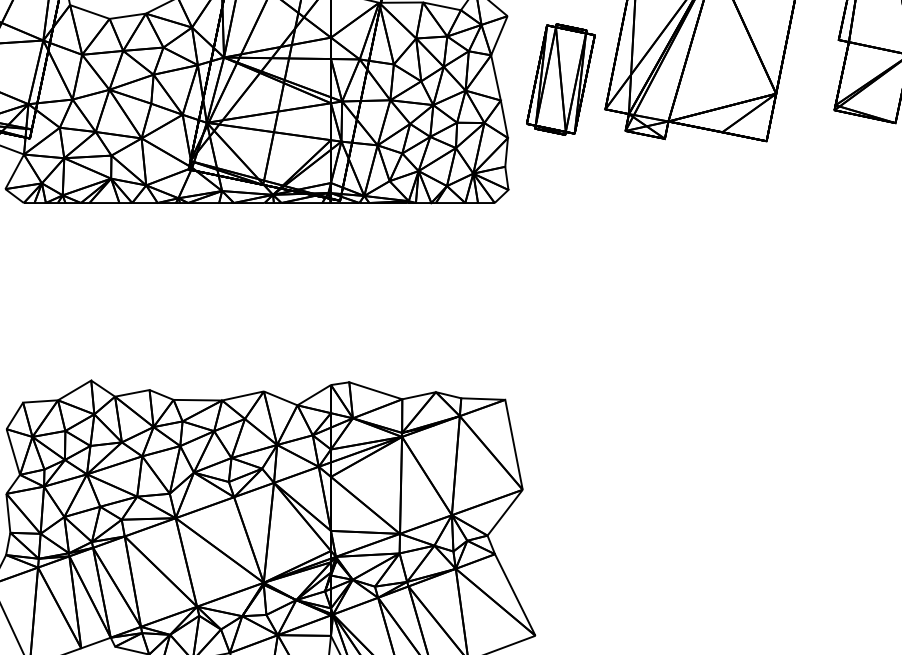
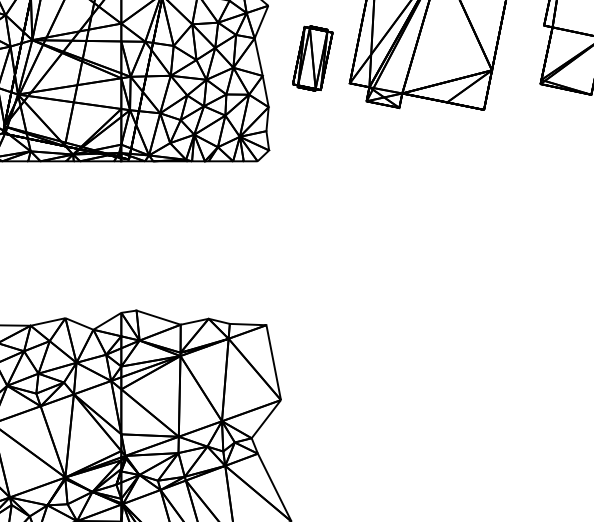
part: (560, 79) -> (312, 58), size x0.7

